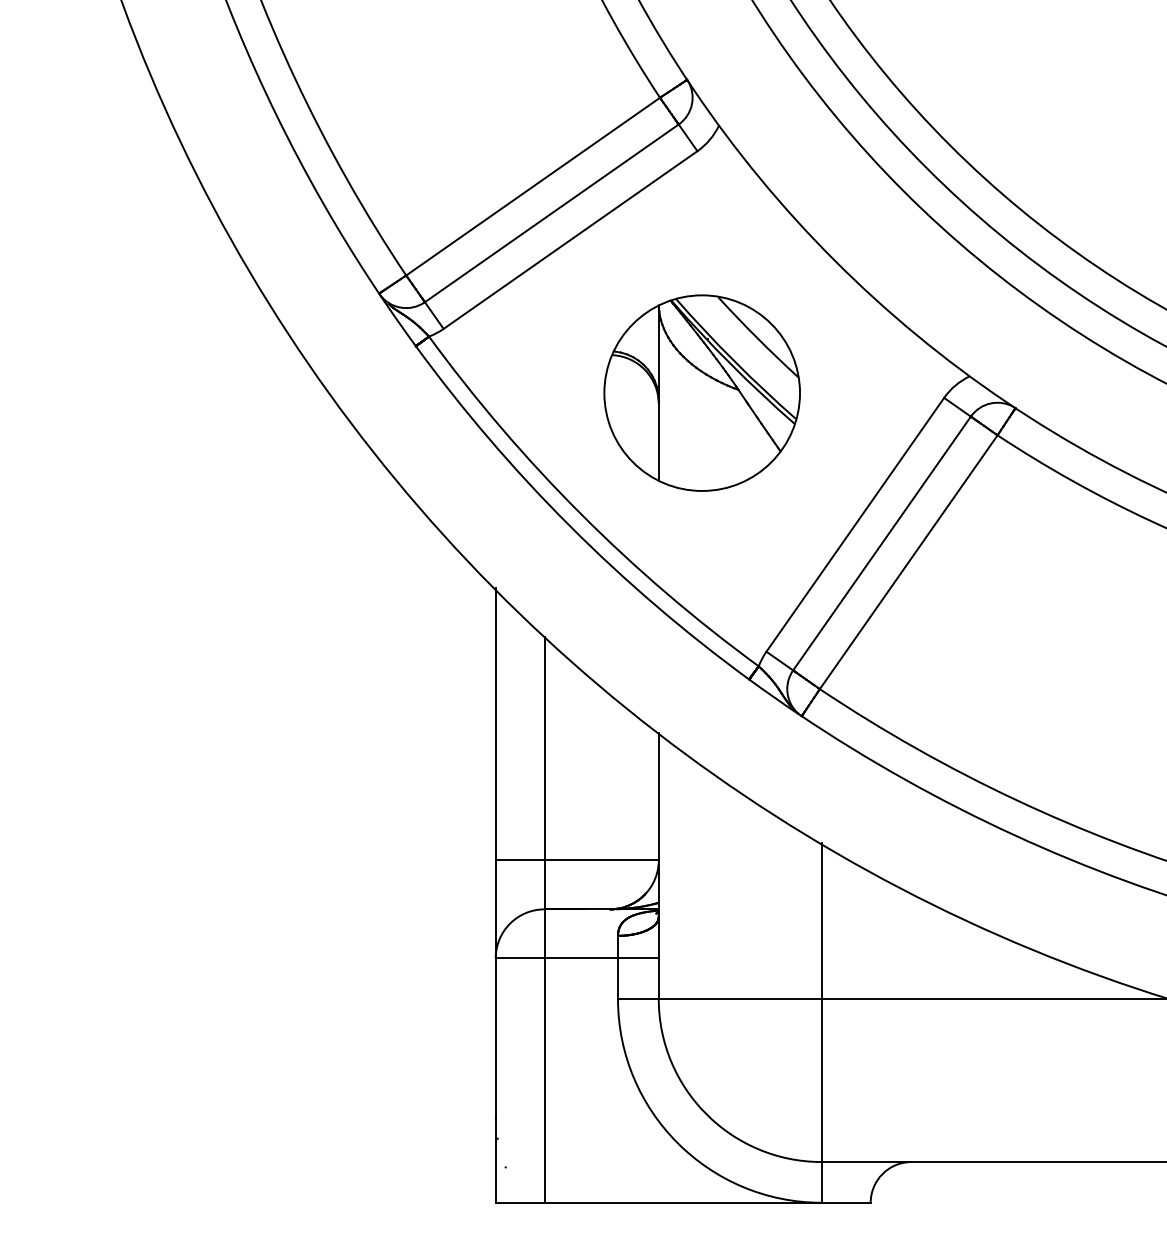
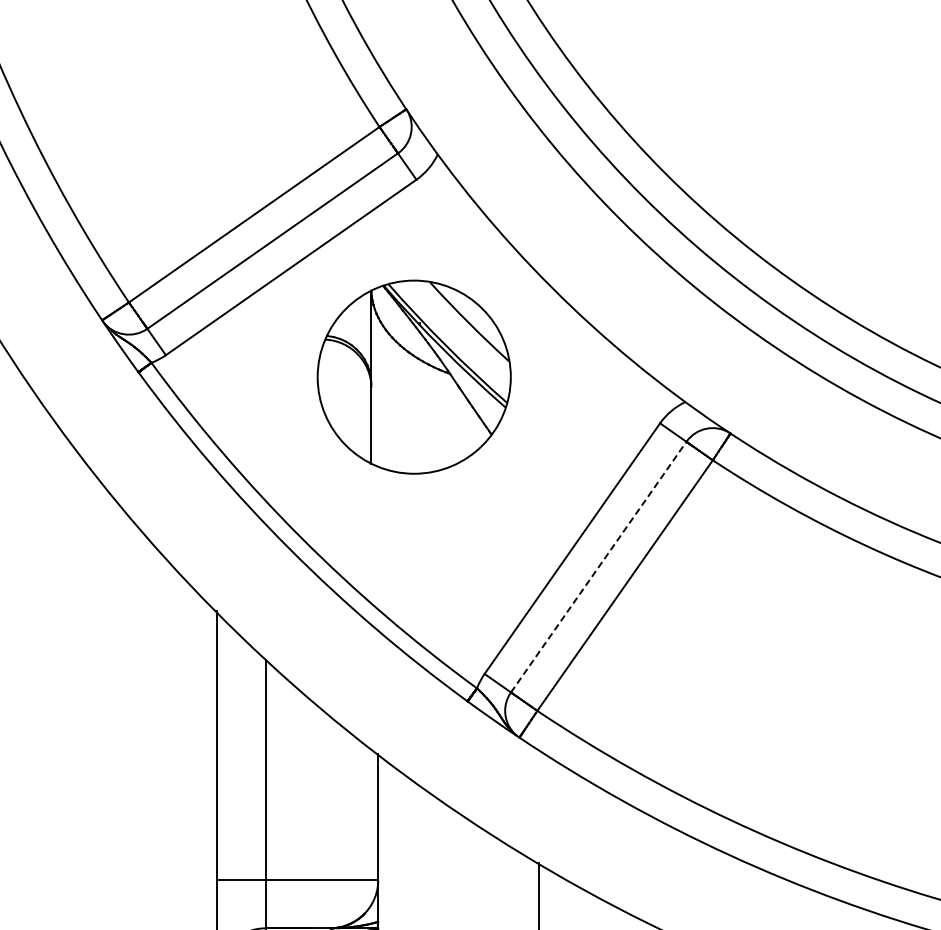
part: (701, 392) -> (413, 376), moved
line: (882, 543) -> (599, 567), solid -> dashed

